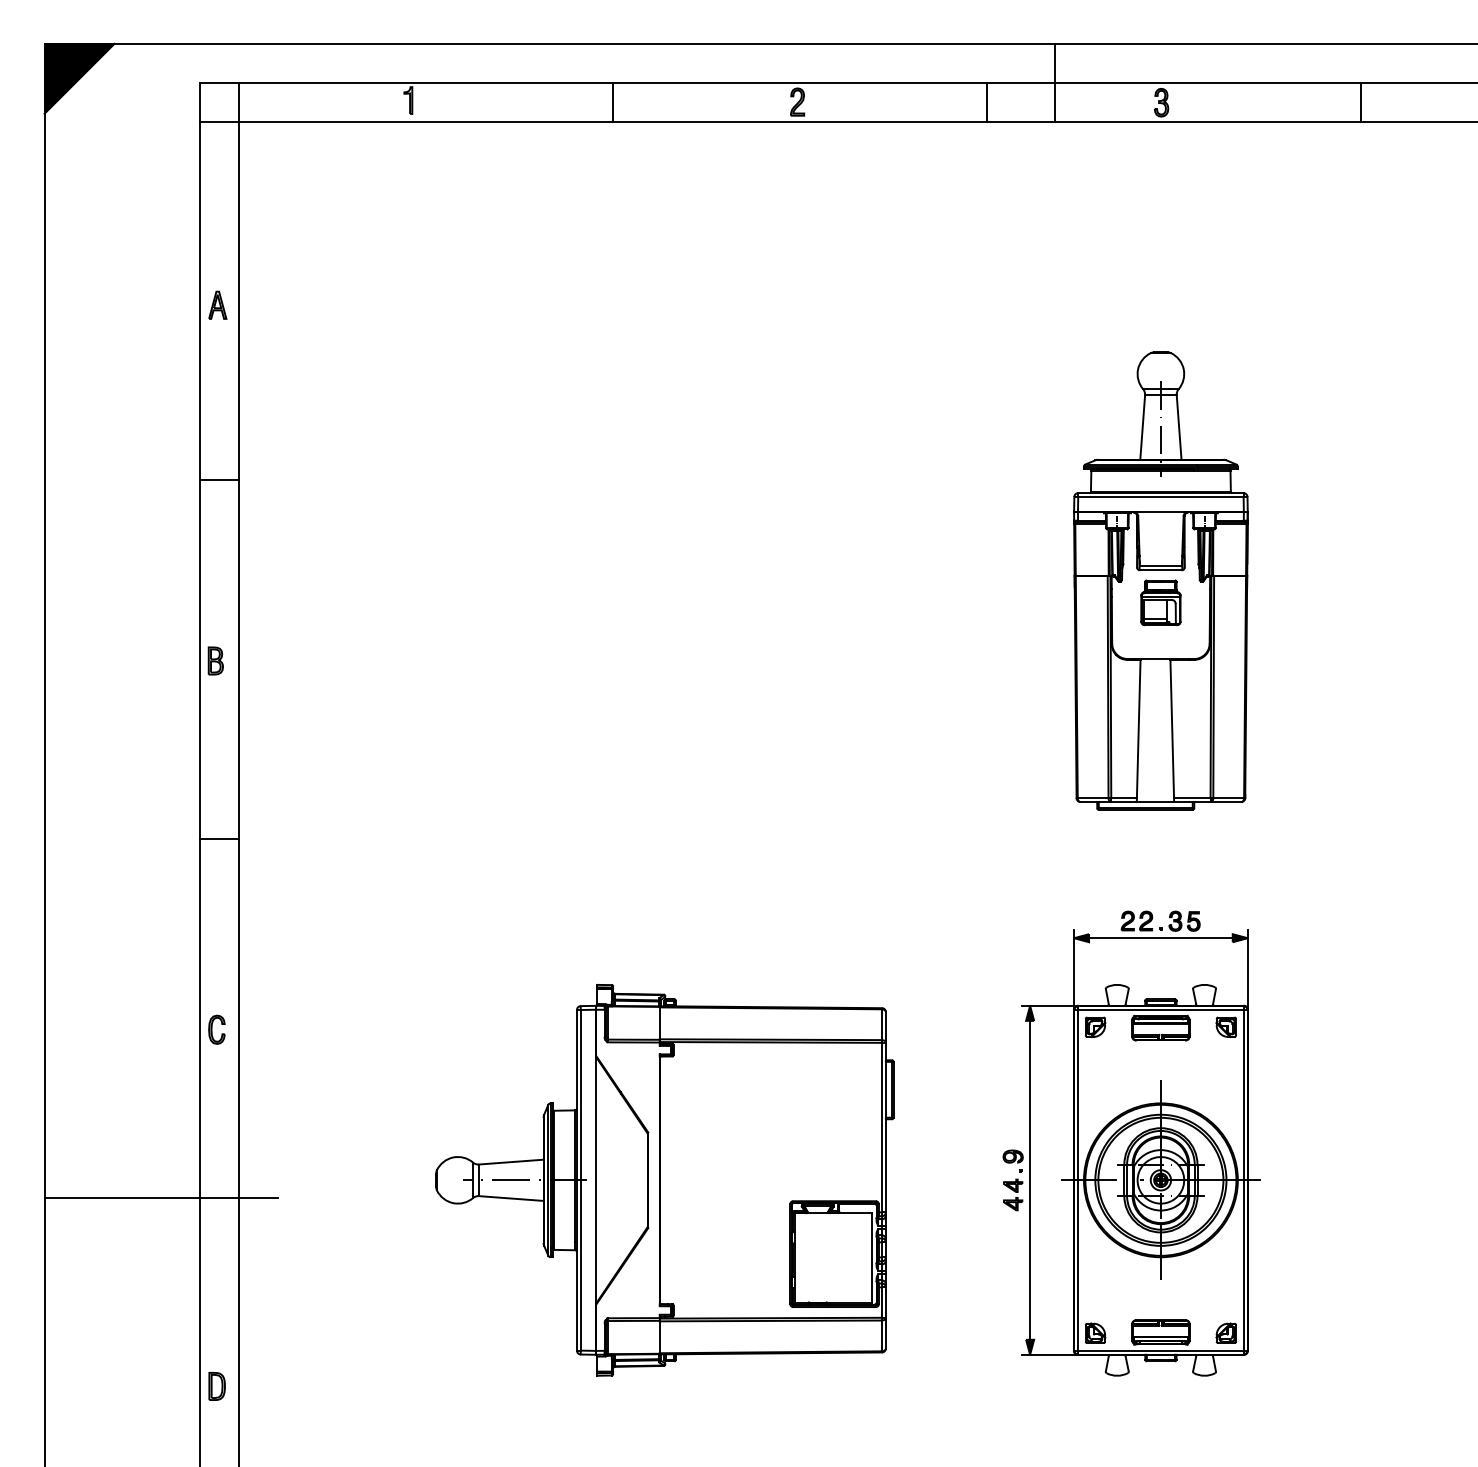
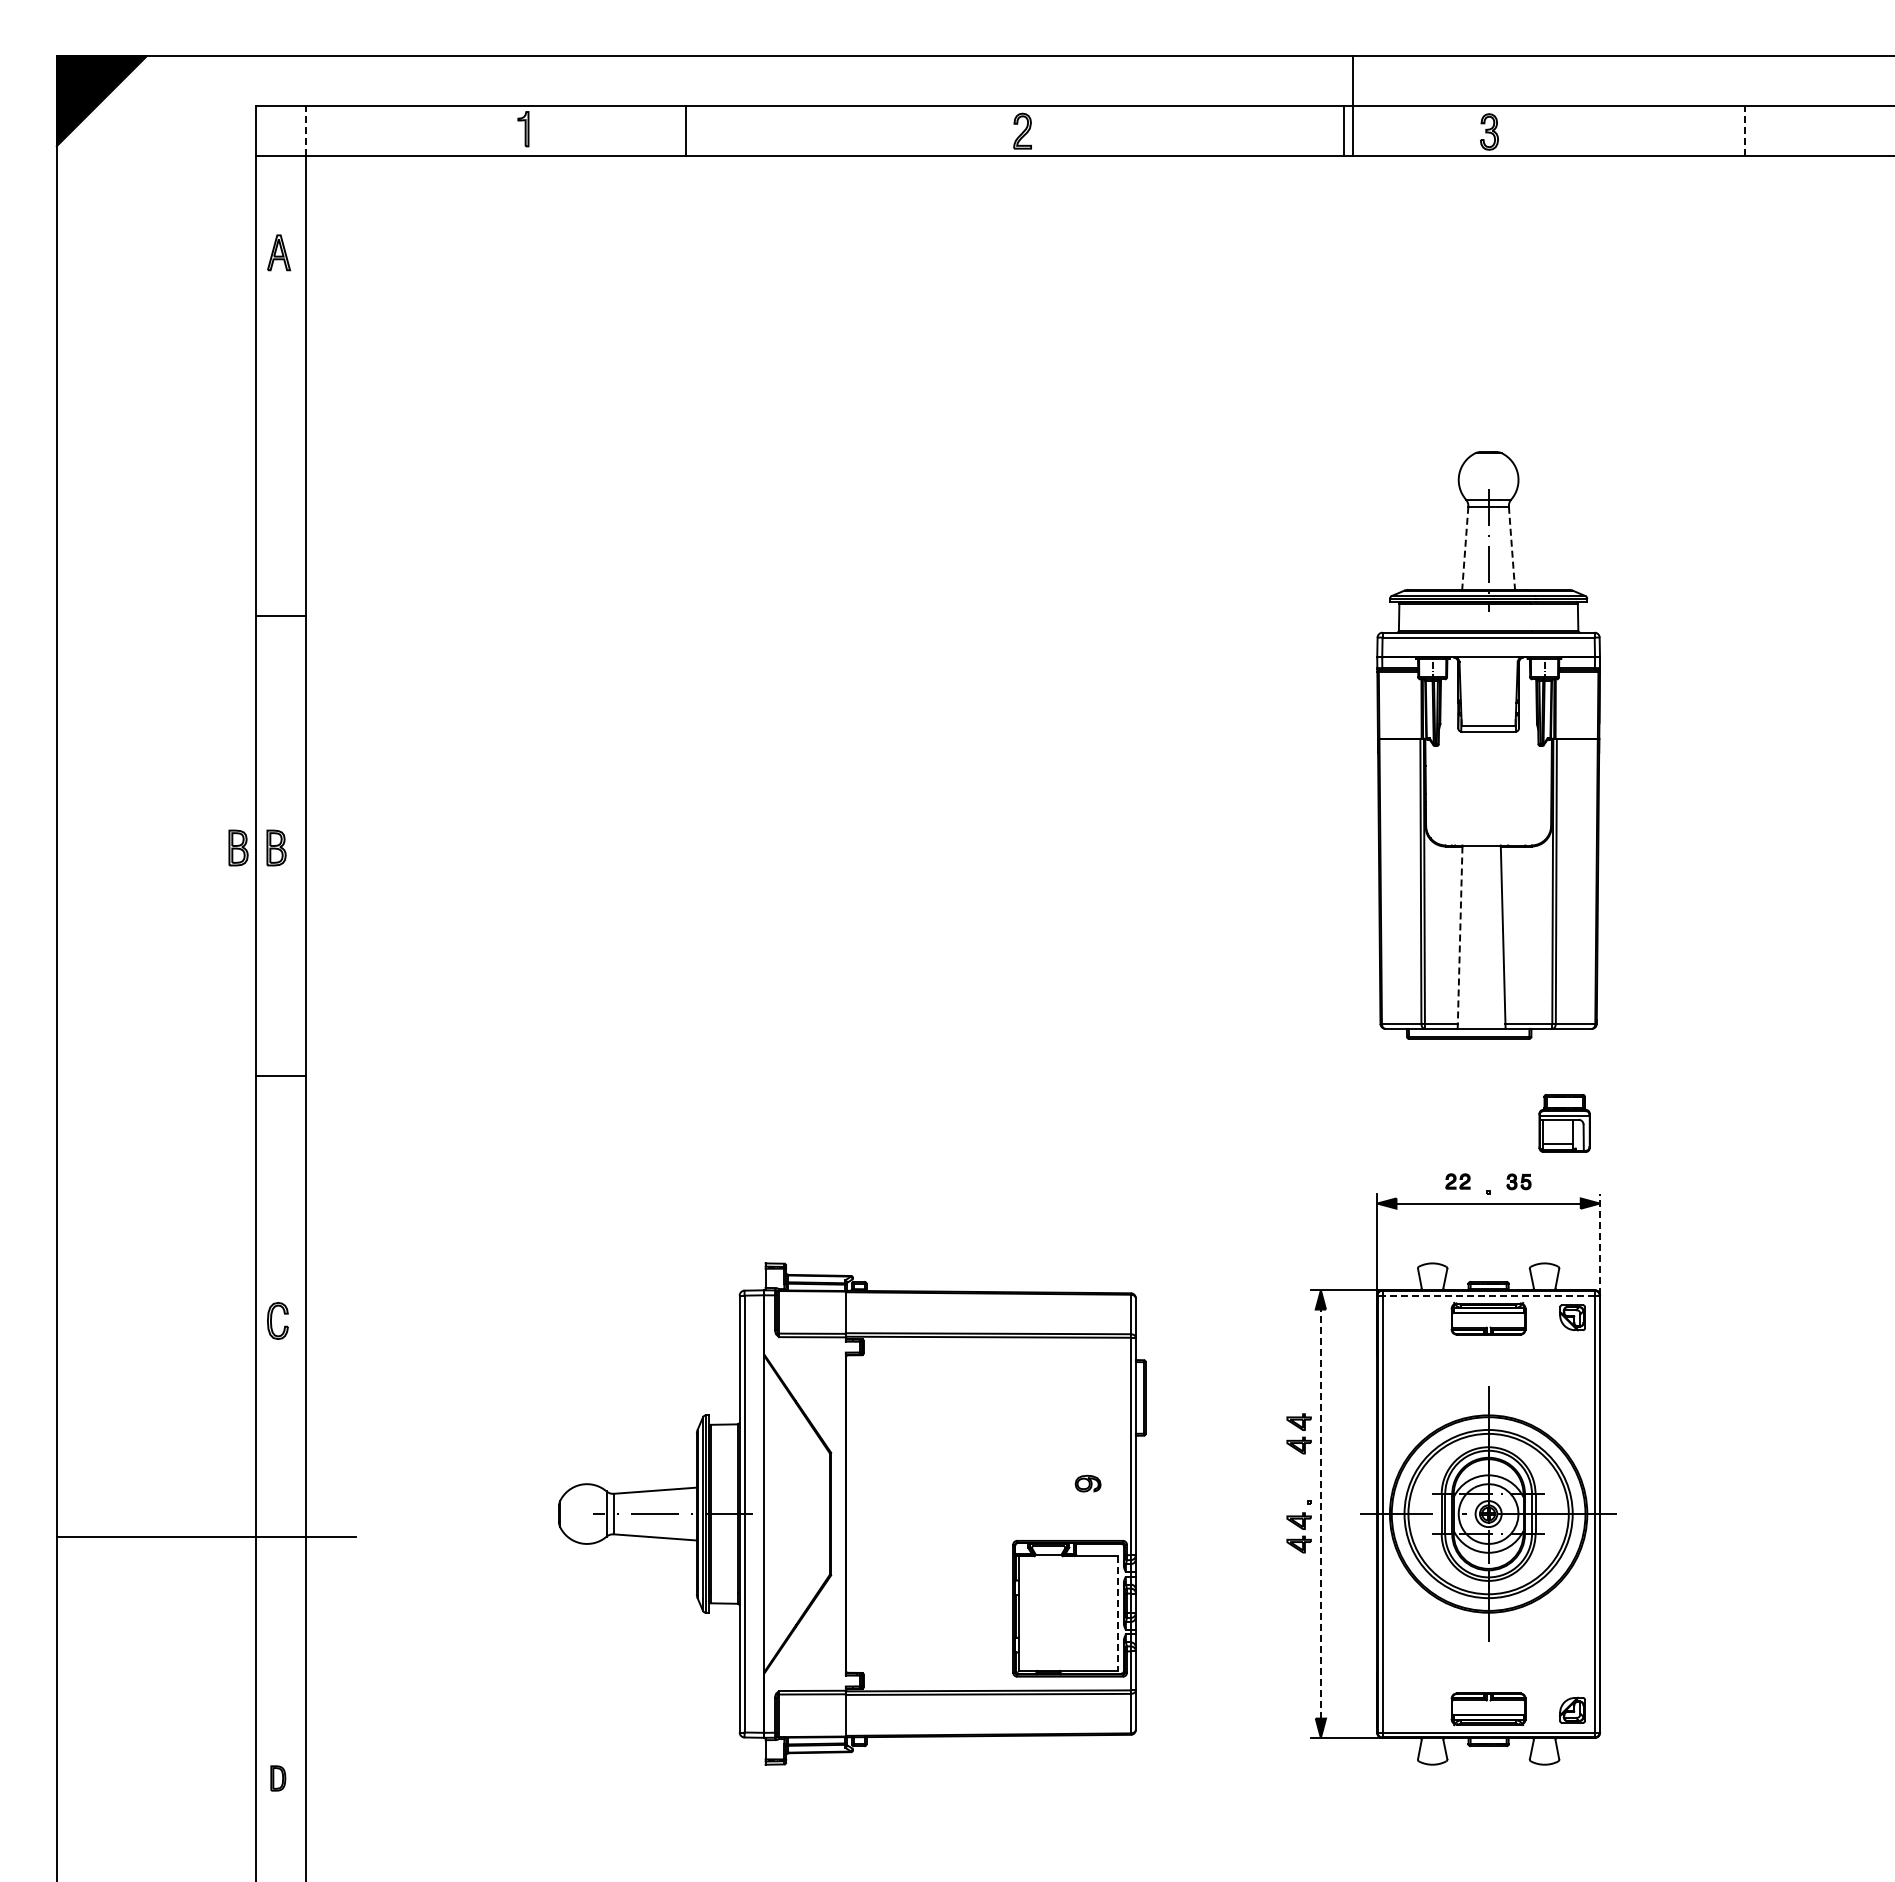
line: (239, 102) -> (306, 131), solid -> dashed
line: (612, 102) -> (685, 131), moved
line: (986, 102) -> (1344, 131), moved
line: (1361, 102) -> (1745, 131), solid -> dashed
part: (217, 305) -> (278, 252), moved
line: (1142, 427) -> (1465, 548), solid -> dashed
line: (1178, 427) -> (1511, 548), solid -> dashed
part: (1160, 602) -> (1564, 1123), moved
part: (186, 660) -> (238, 847), added
line: (1138, 729) -> (1460, 935), solid -> dashed
part: (1136, 921) -> (1457, 1181), size x0.6
part: (1184, 921) -> (1518, 1181), size x0.6
line: (1248, 970) -> (1600, 1244), solid -> dashed
line: (1160, 1009) -> (1488, 1295), solid -> dashed
part: (1095, 1027) -> (1404, 1317), removed
part: (1012, 1117) -> (1298, 1433), added
part: (1012, 1156) -> (1087, 1483), moved
line: (1029, 1180) -> (1320, 1514), solid -> dashed
line: (872, 1258) -> (1118, 1614), solid -> dashed
part: (1095, 1332) -> (1404, 1709), removed
part: (217, 1386) -> (278, 1778), size x0.7

